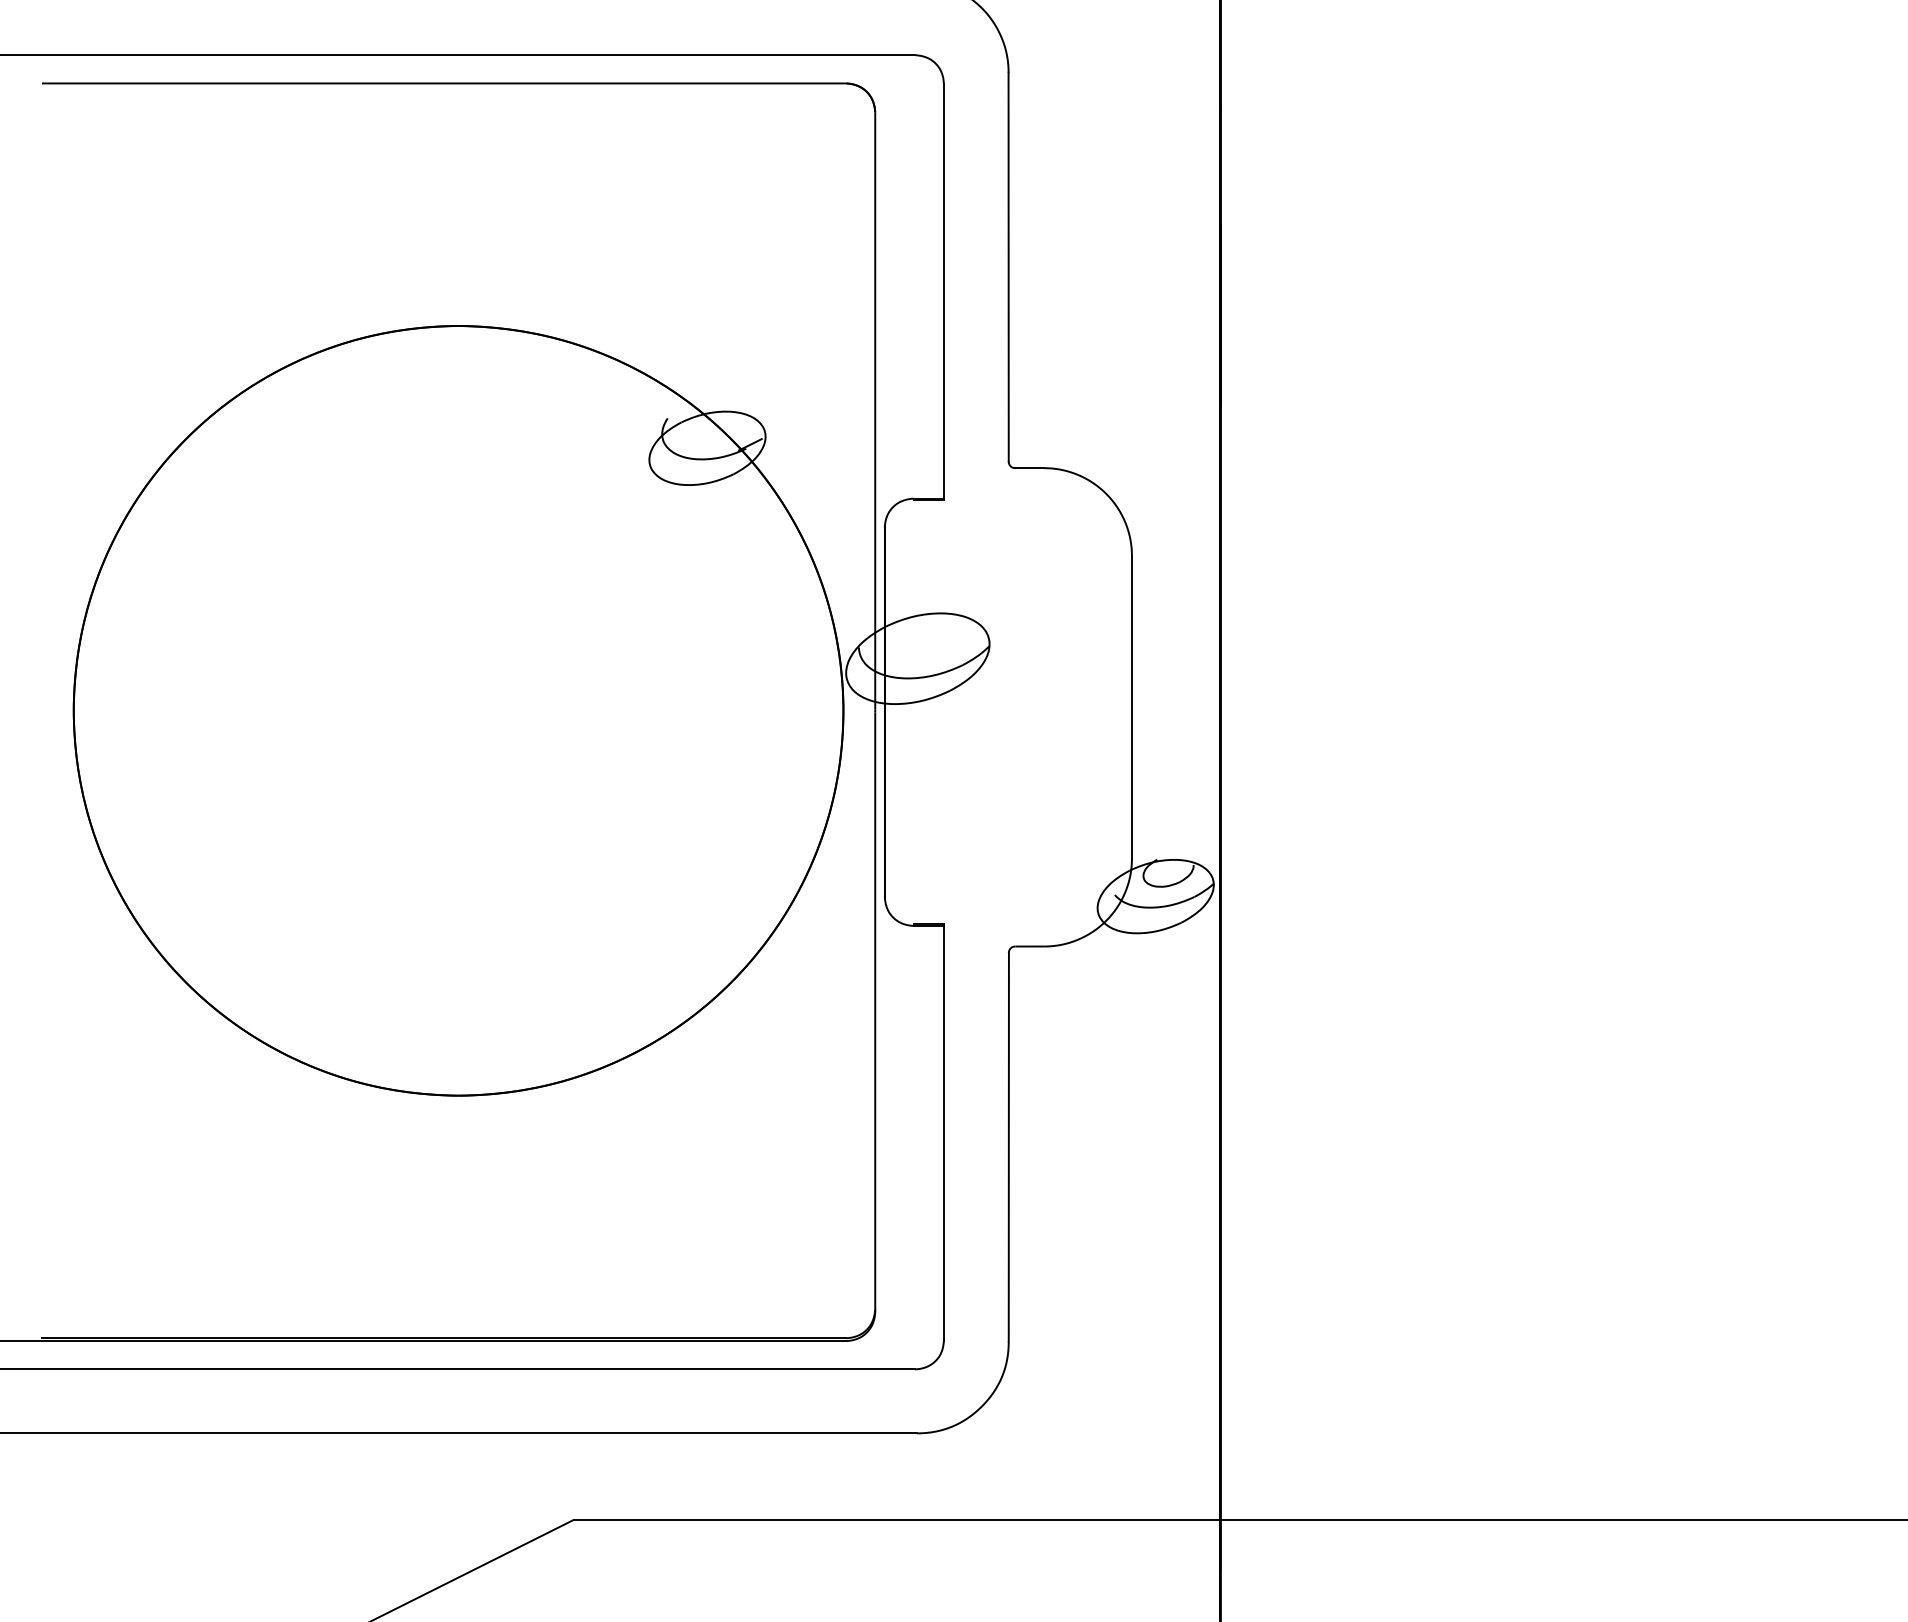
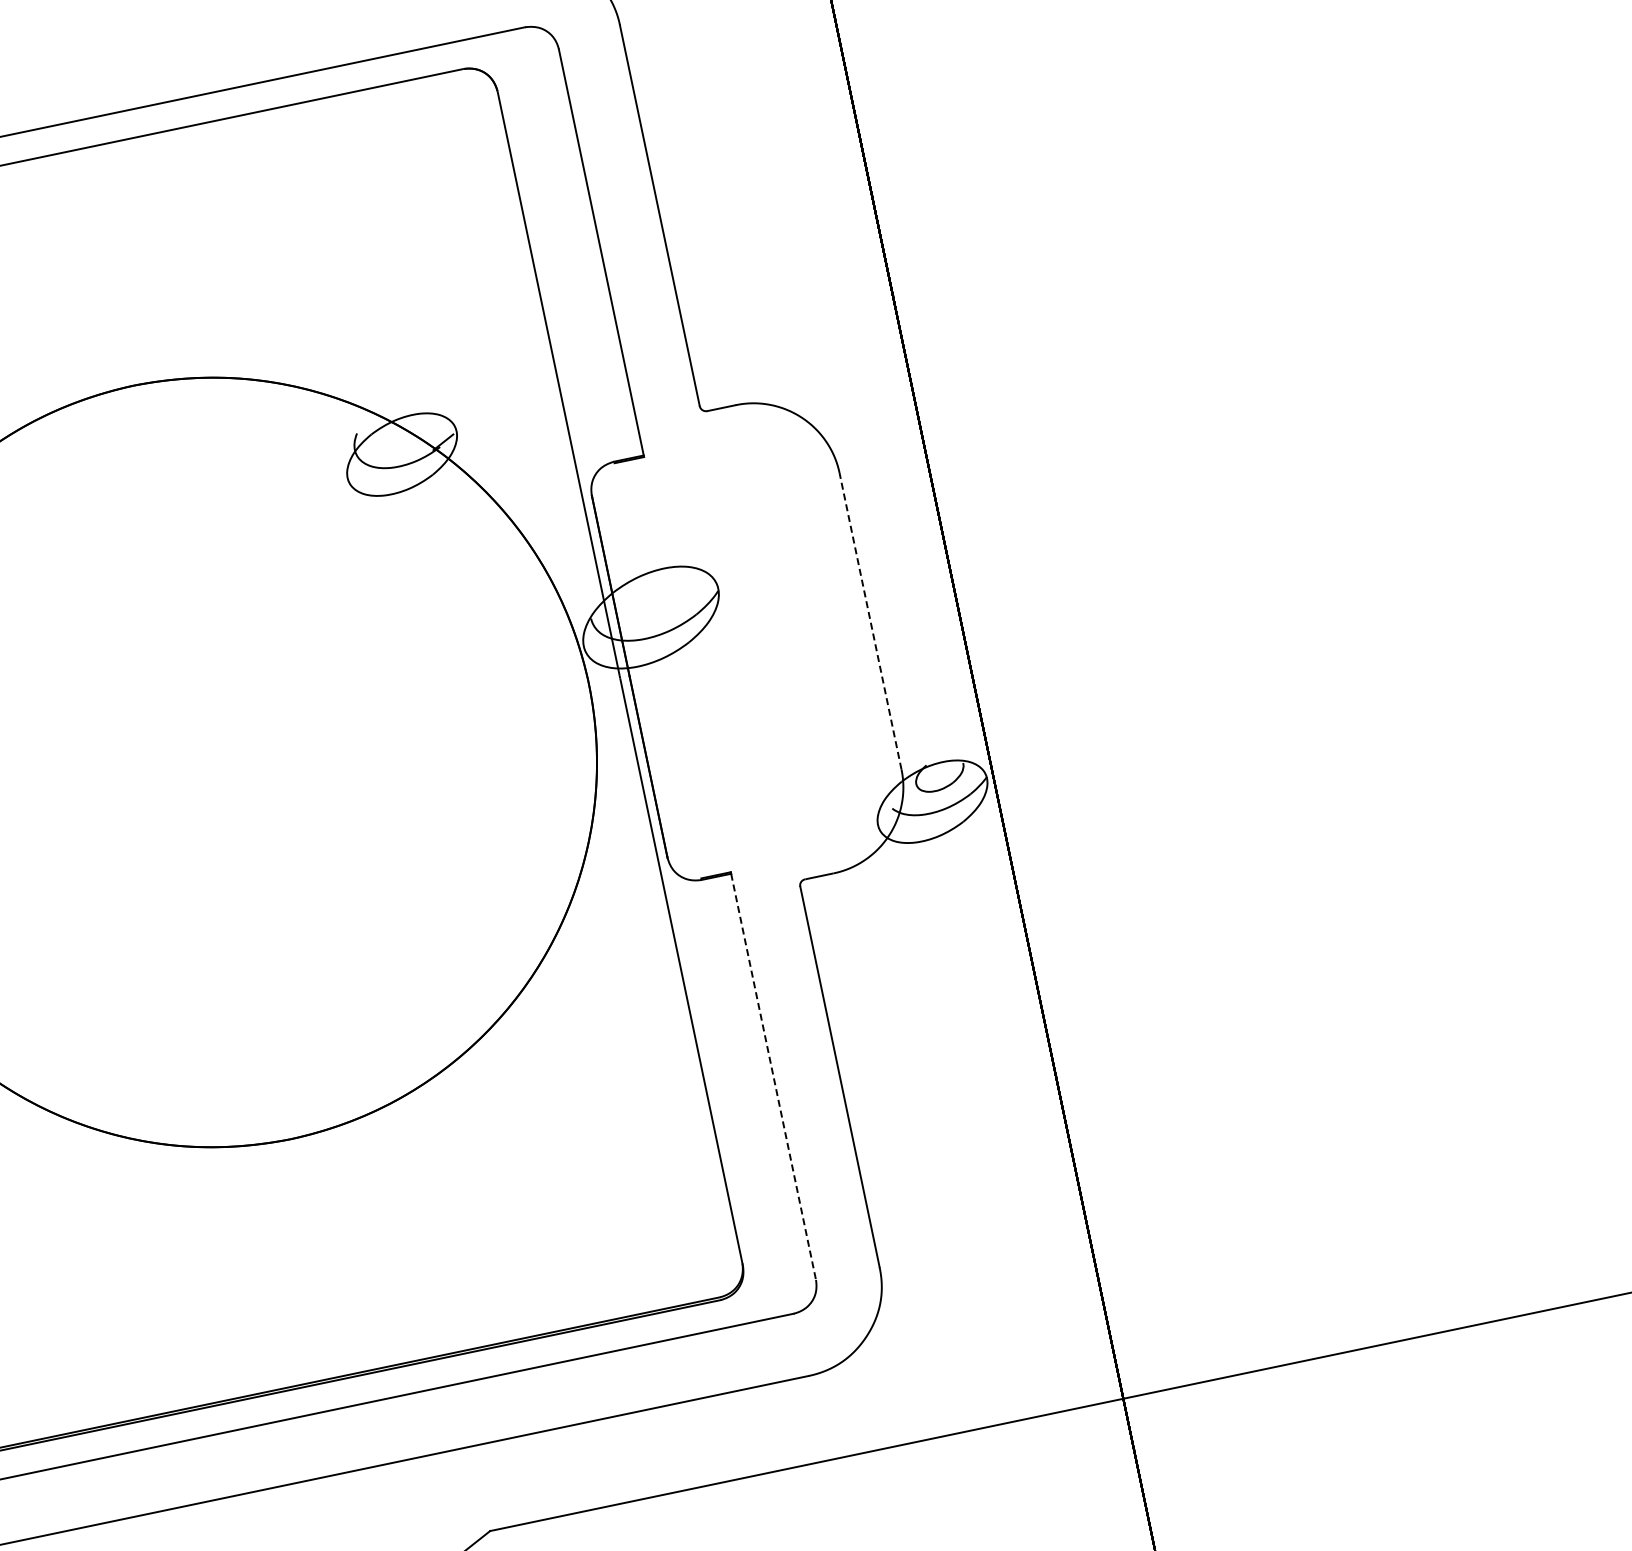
line: (1131, 706) -> (869, 620), solid -> dashed
line: (943, 1133) -> (773, 1077), solid -> dashed

